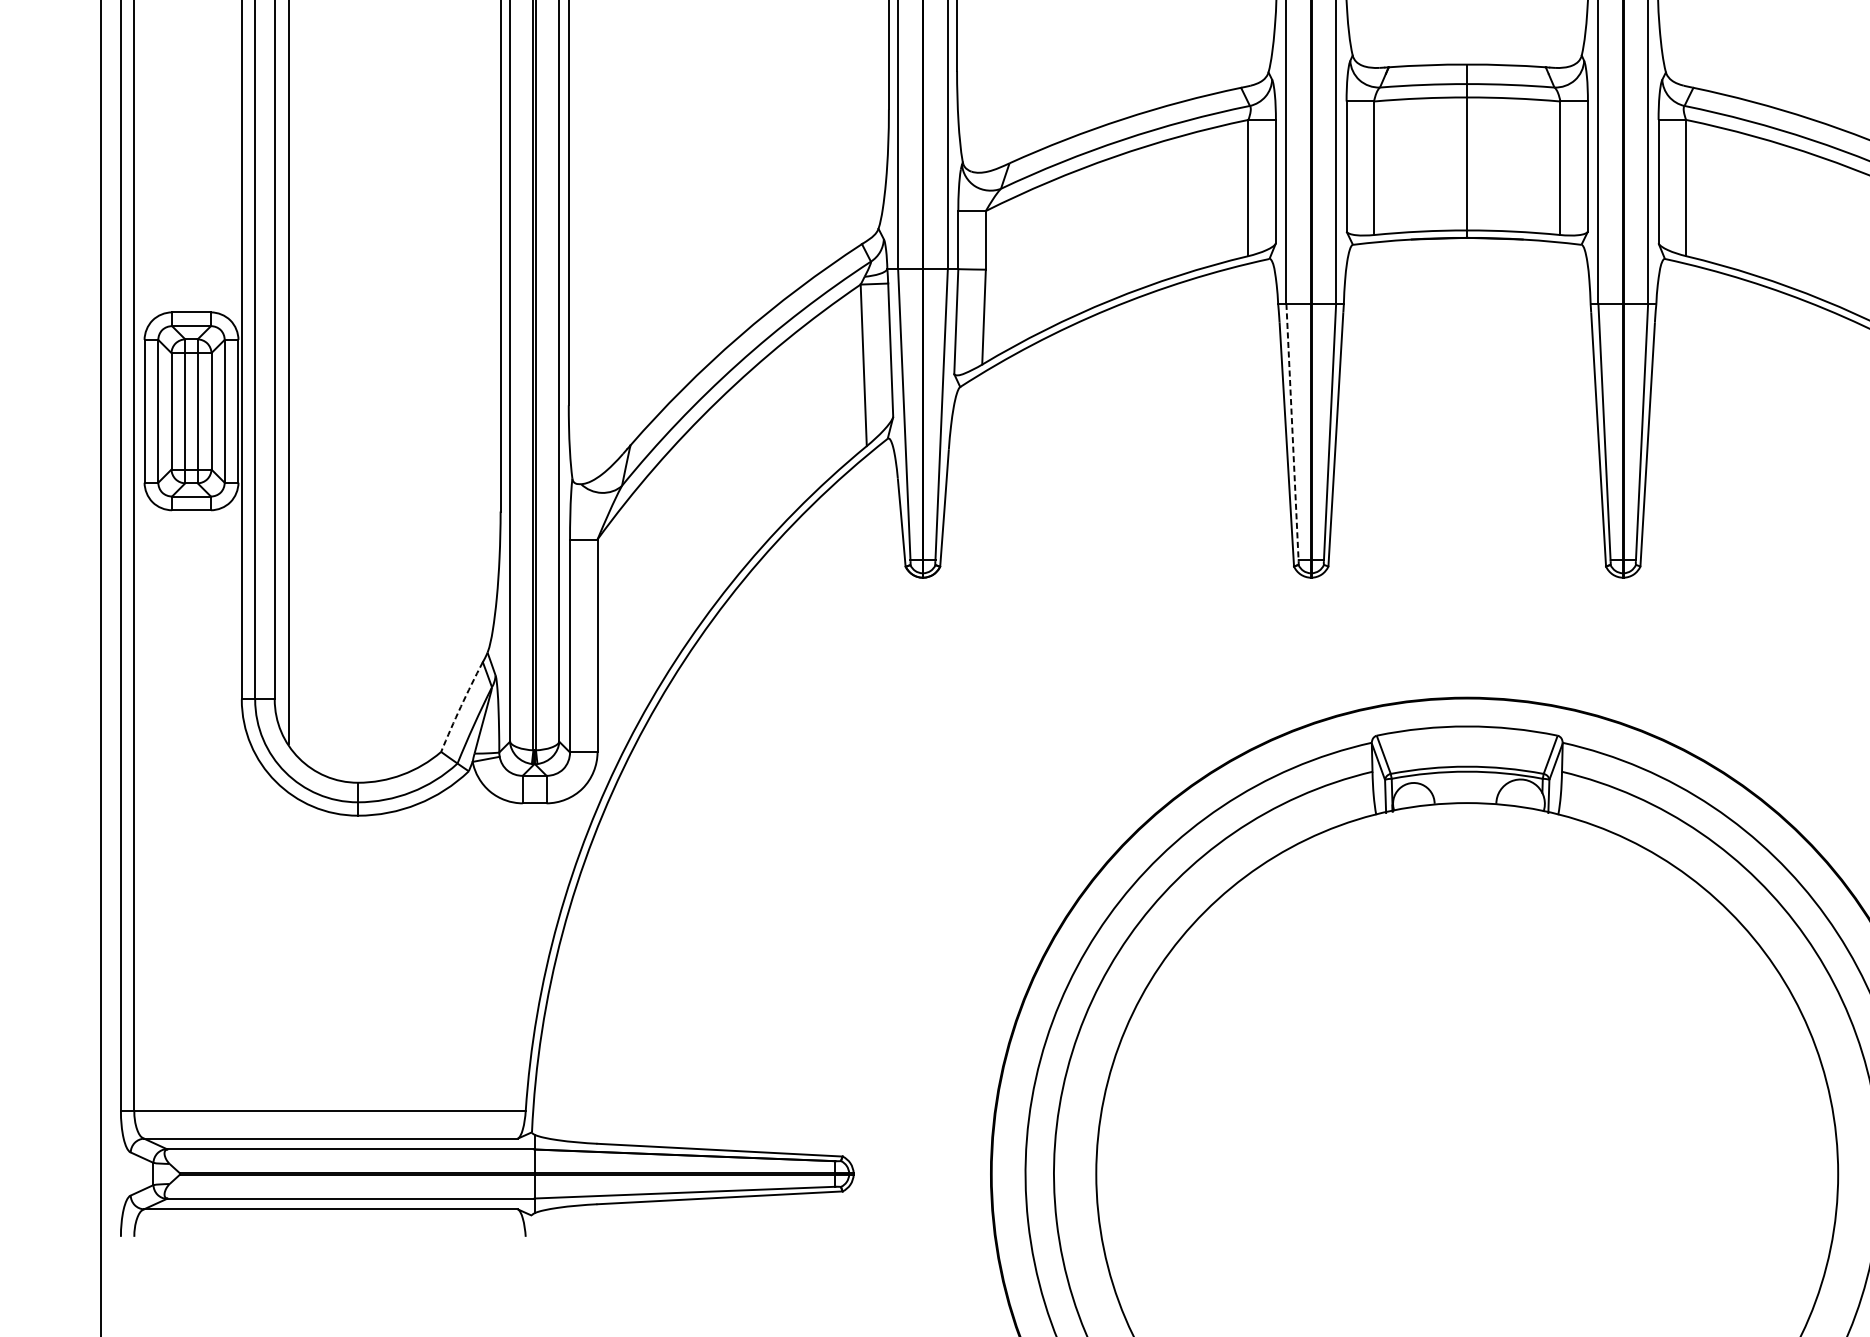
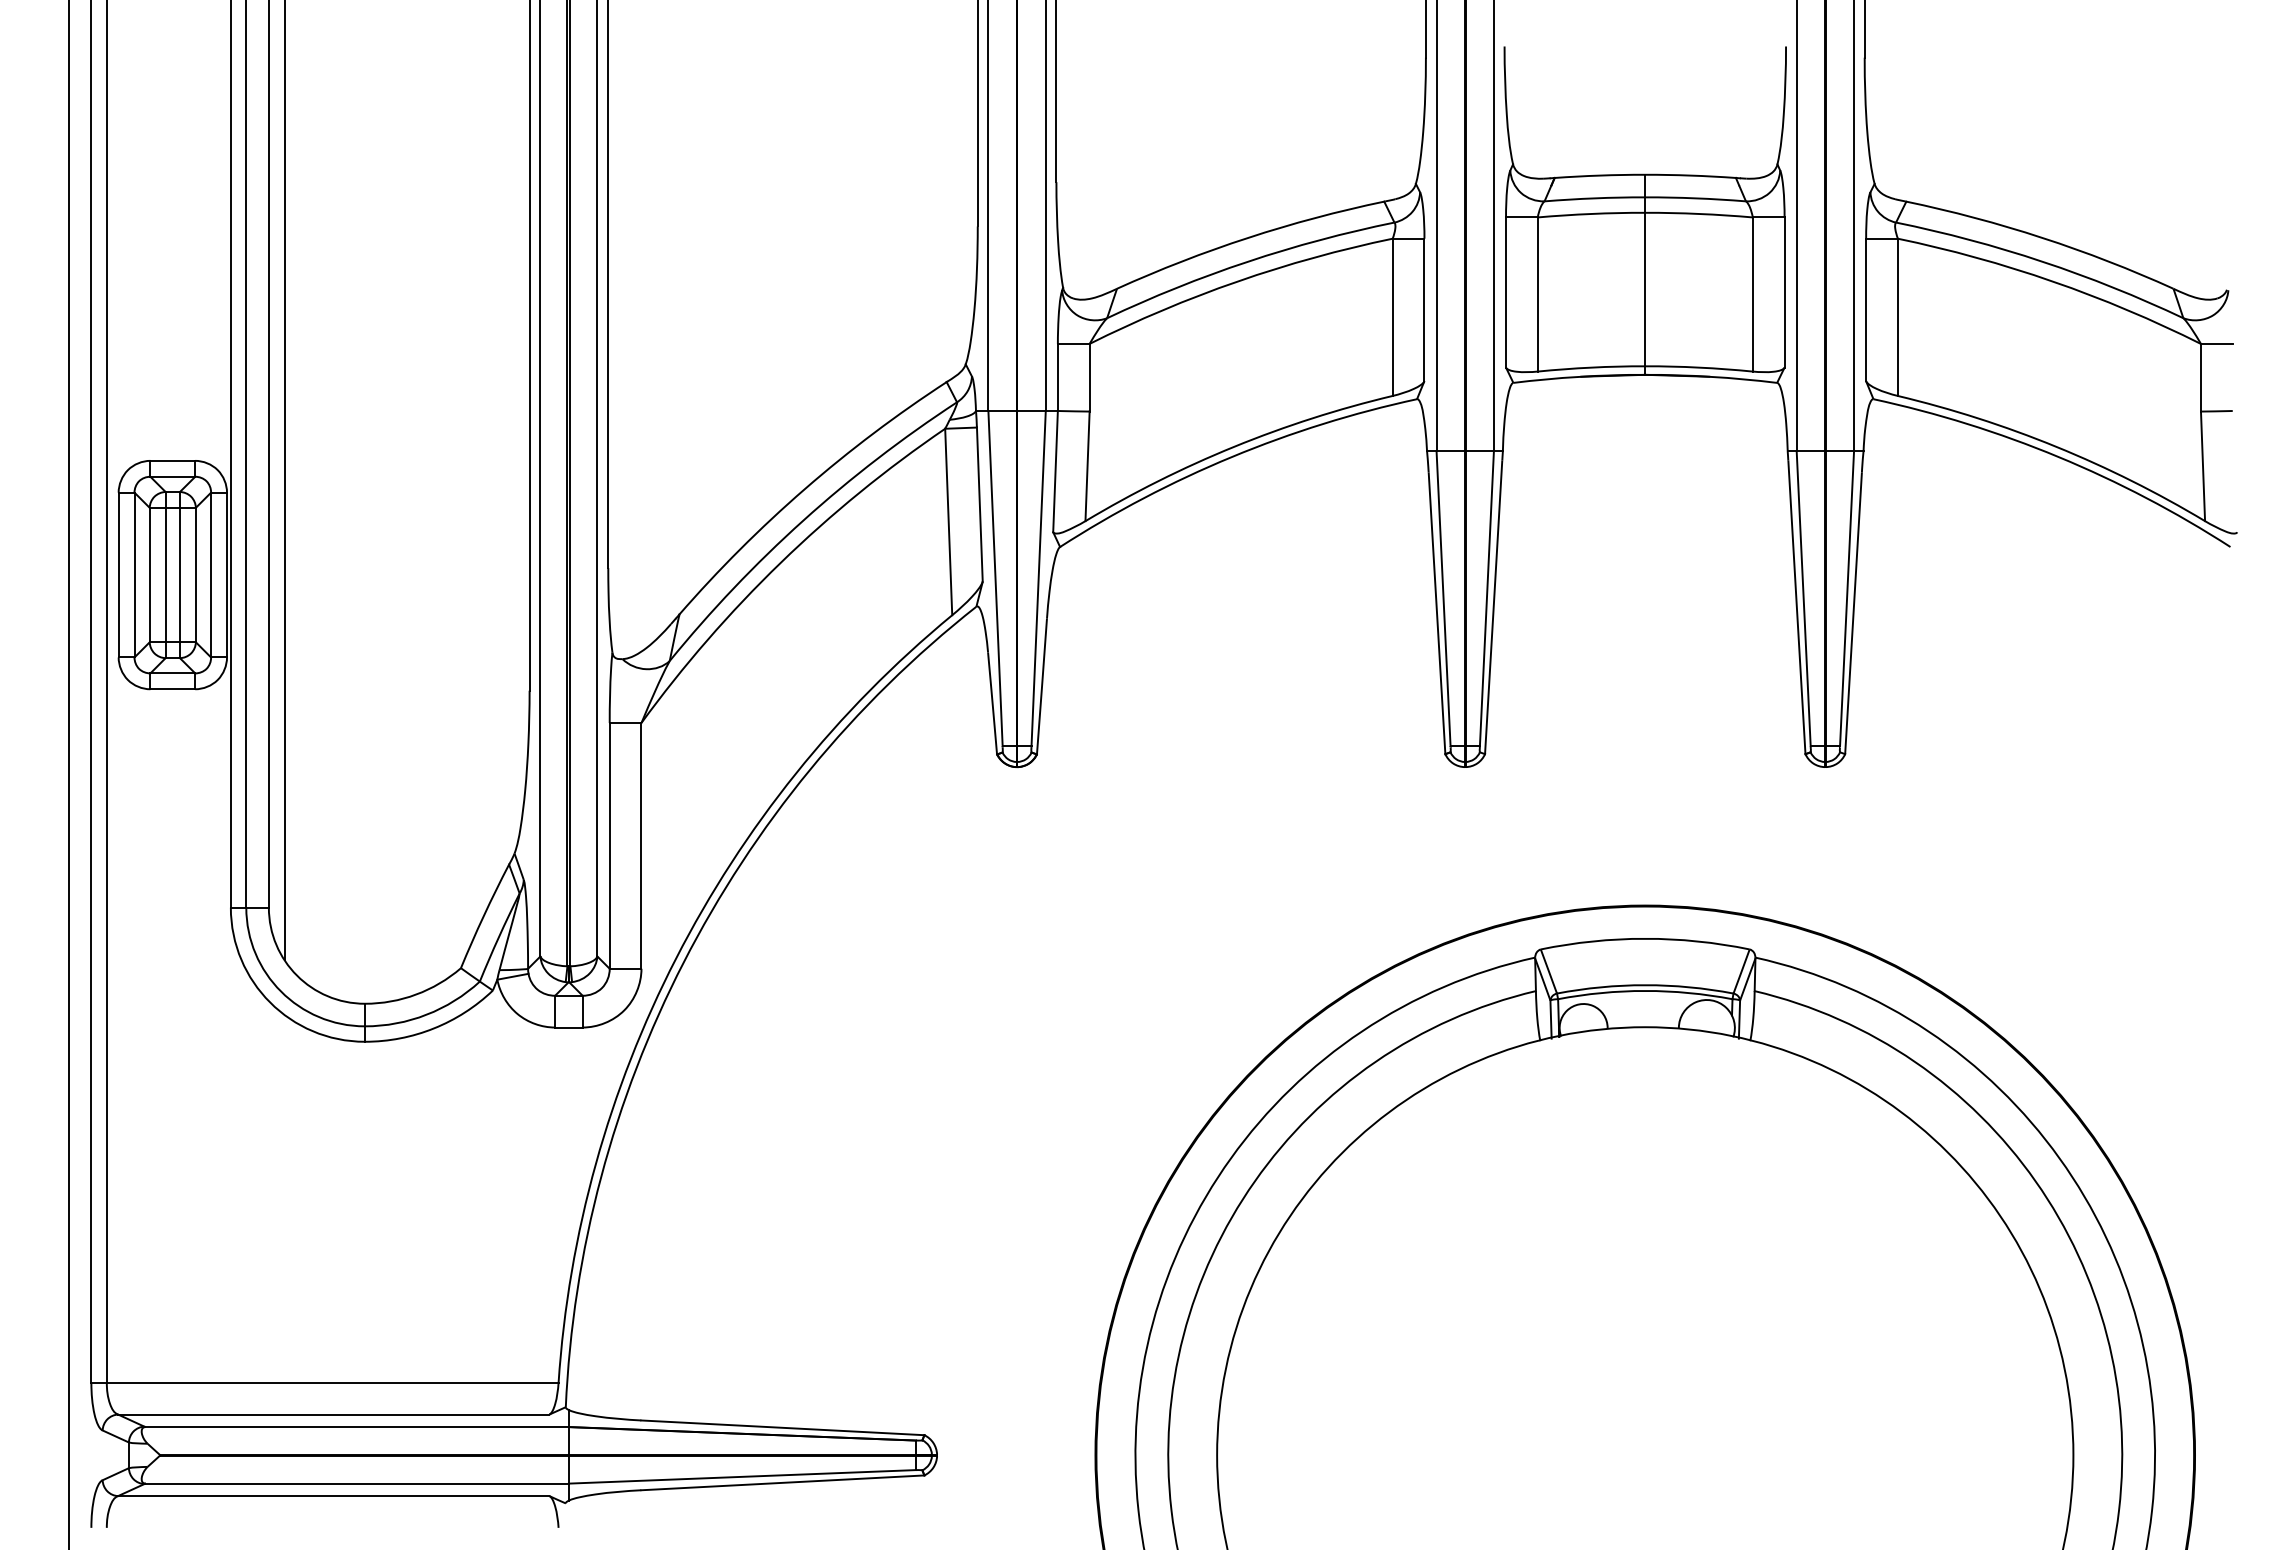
line: (1292, 431) -> (1443, 598), dashed -> solid
arc: (460, 706) -> (483, 915), dashed -> solid

